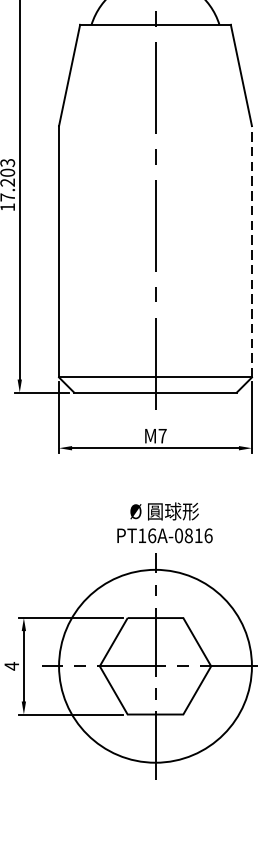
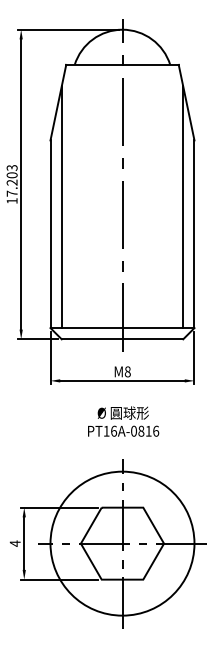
line: (73, 215) -> (61, 207), added
line: (237, 215) -> (183, 207), added
line: (251, 252) -> (194, 234), dashed -> solid
text: (162, 435) -> (127, 371), 7 -> 8
text: (164, 522) -> (123, 421), moved

